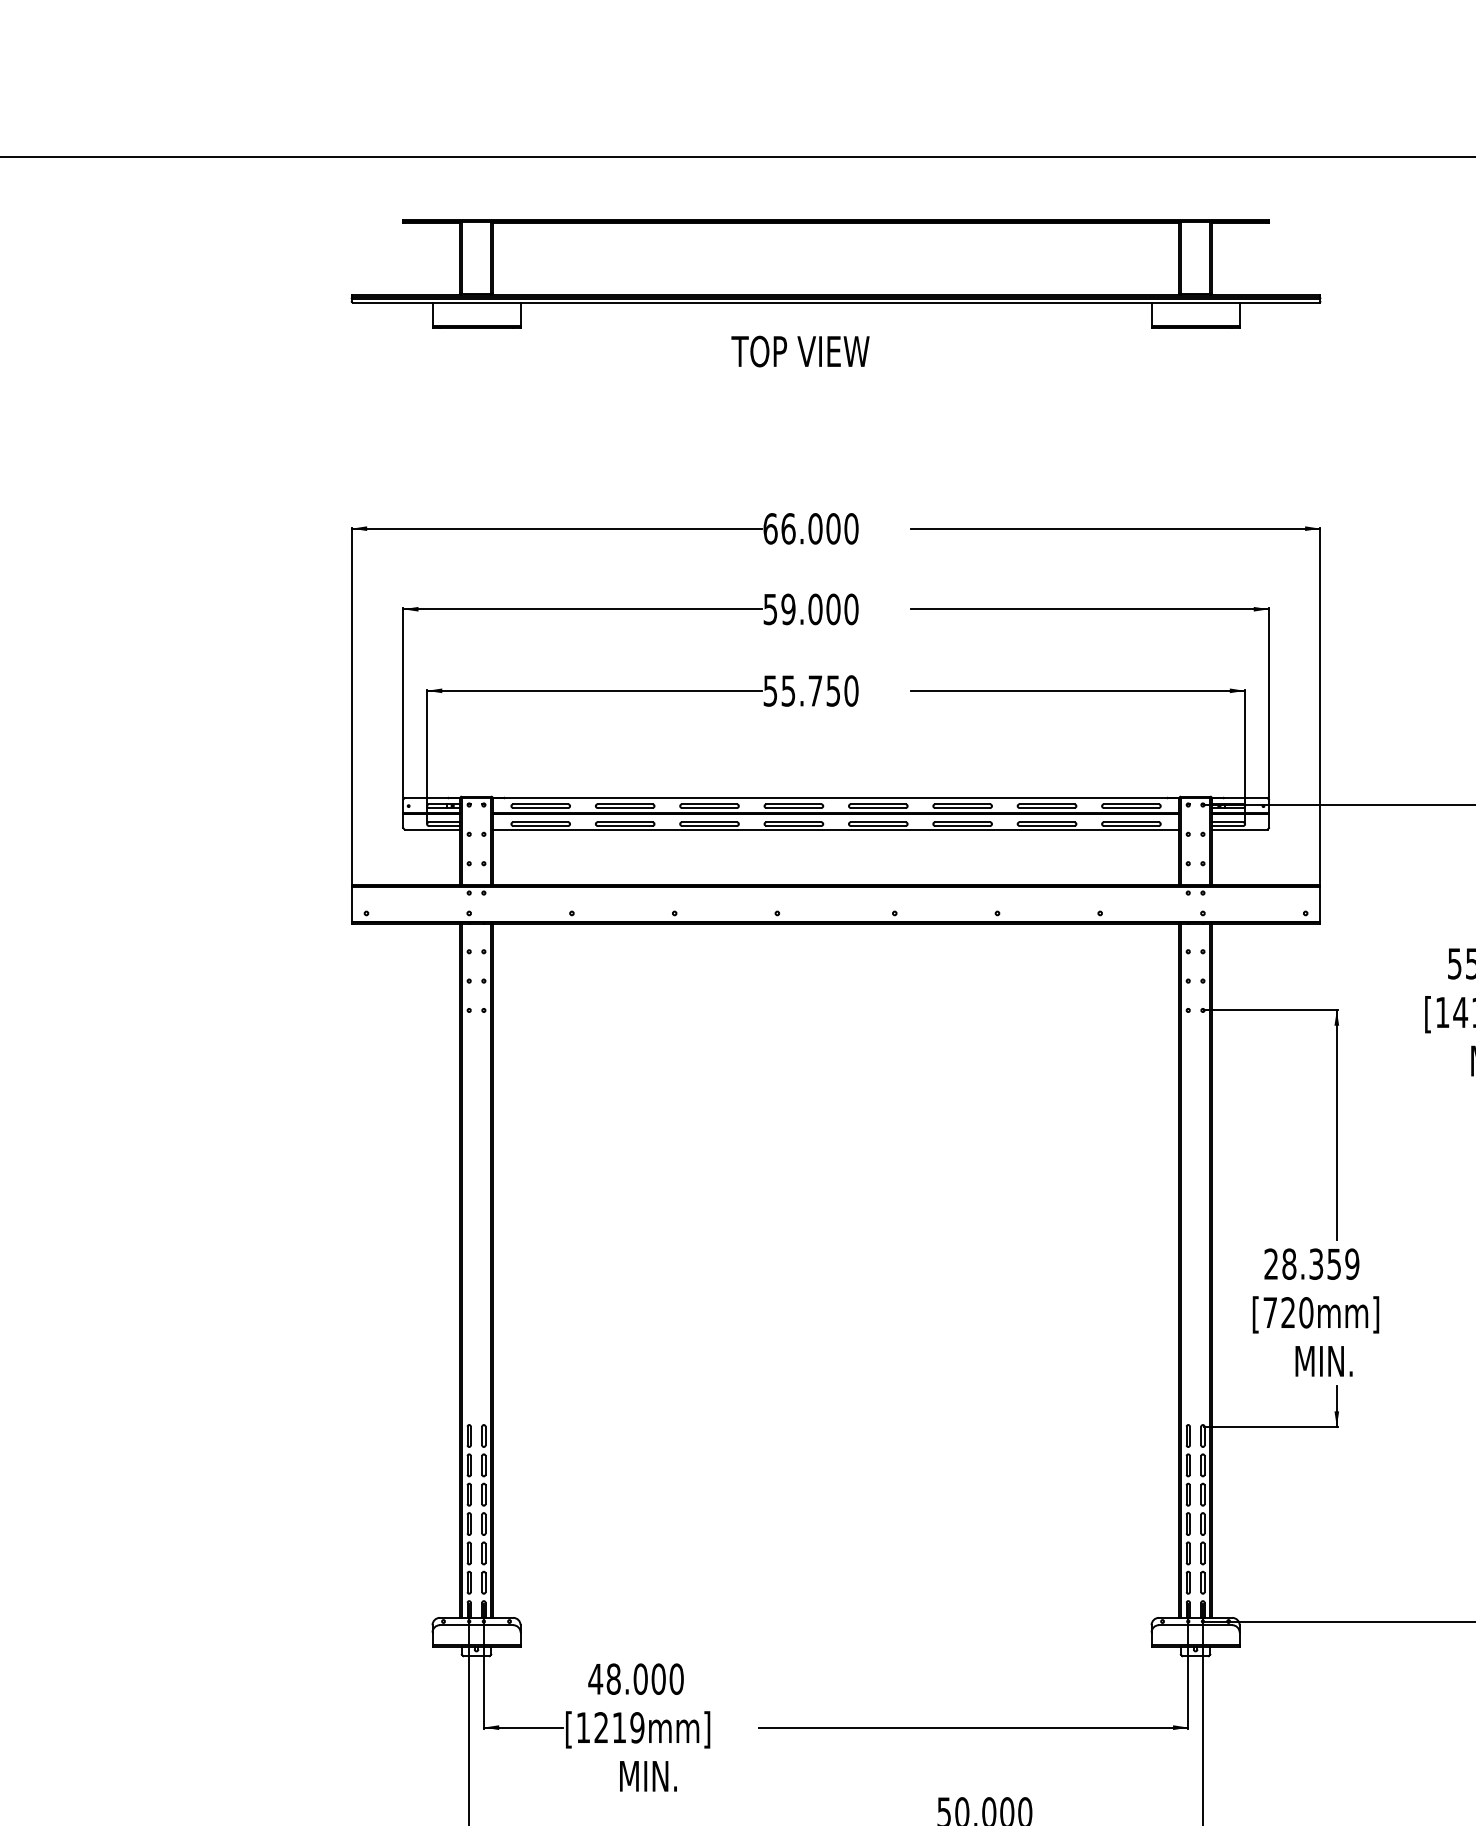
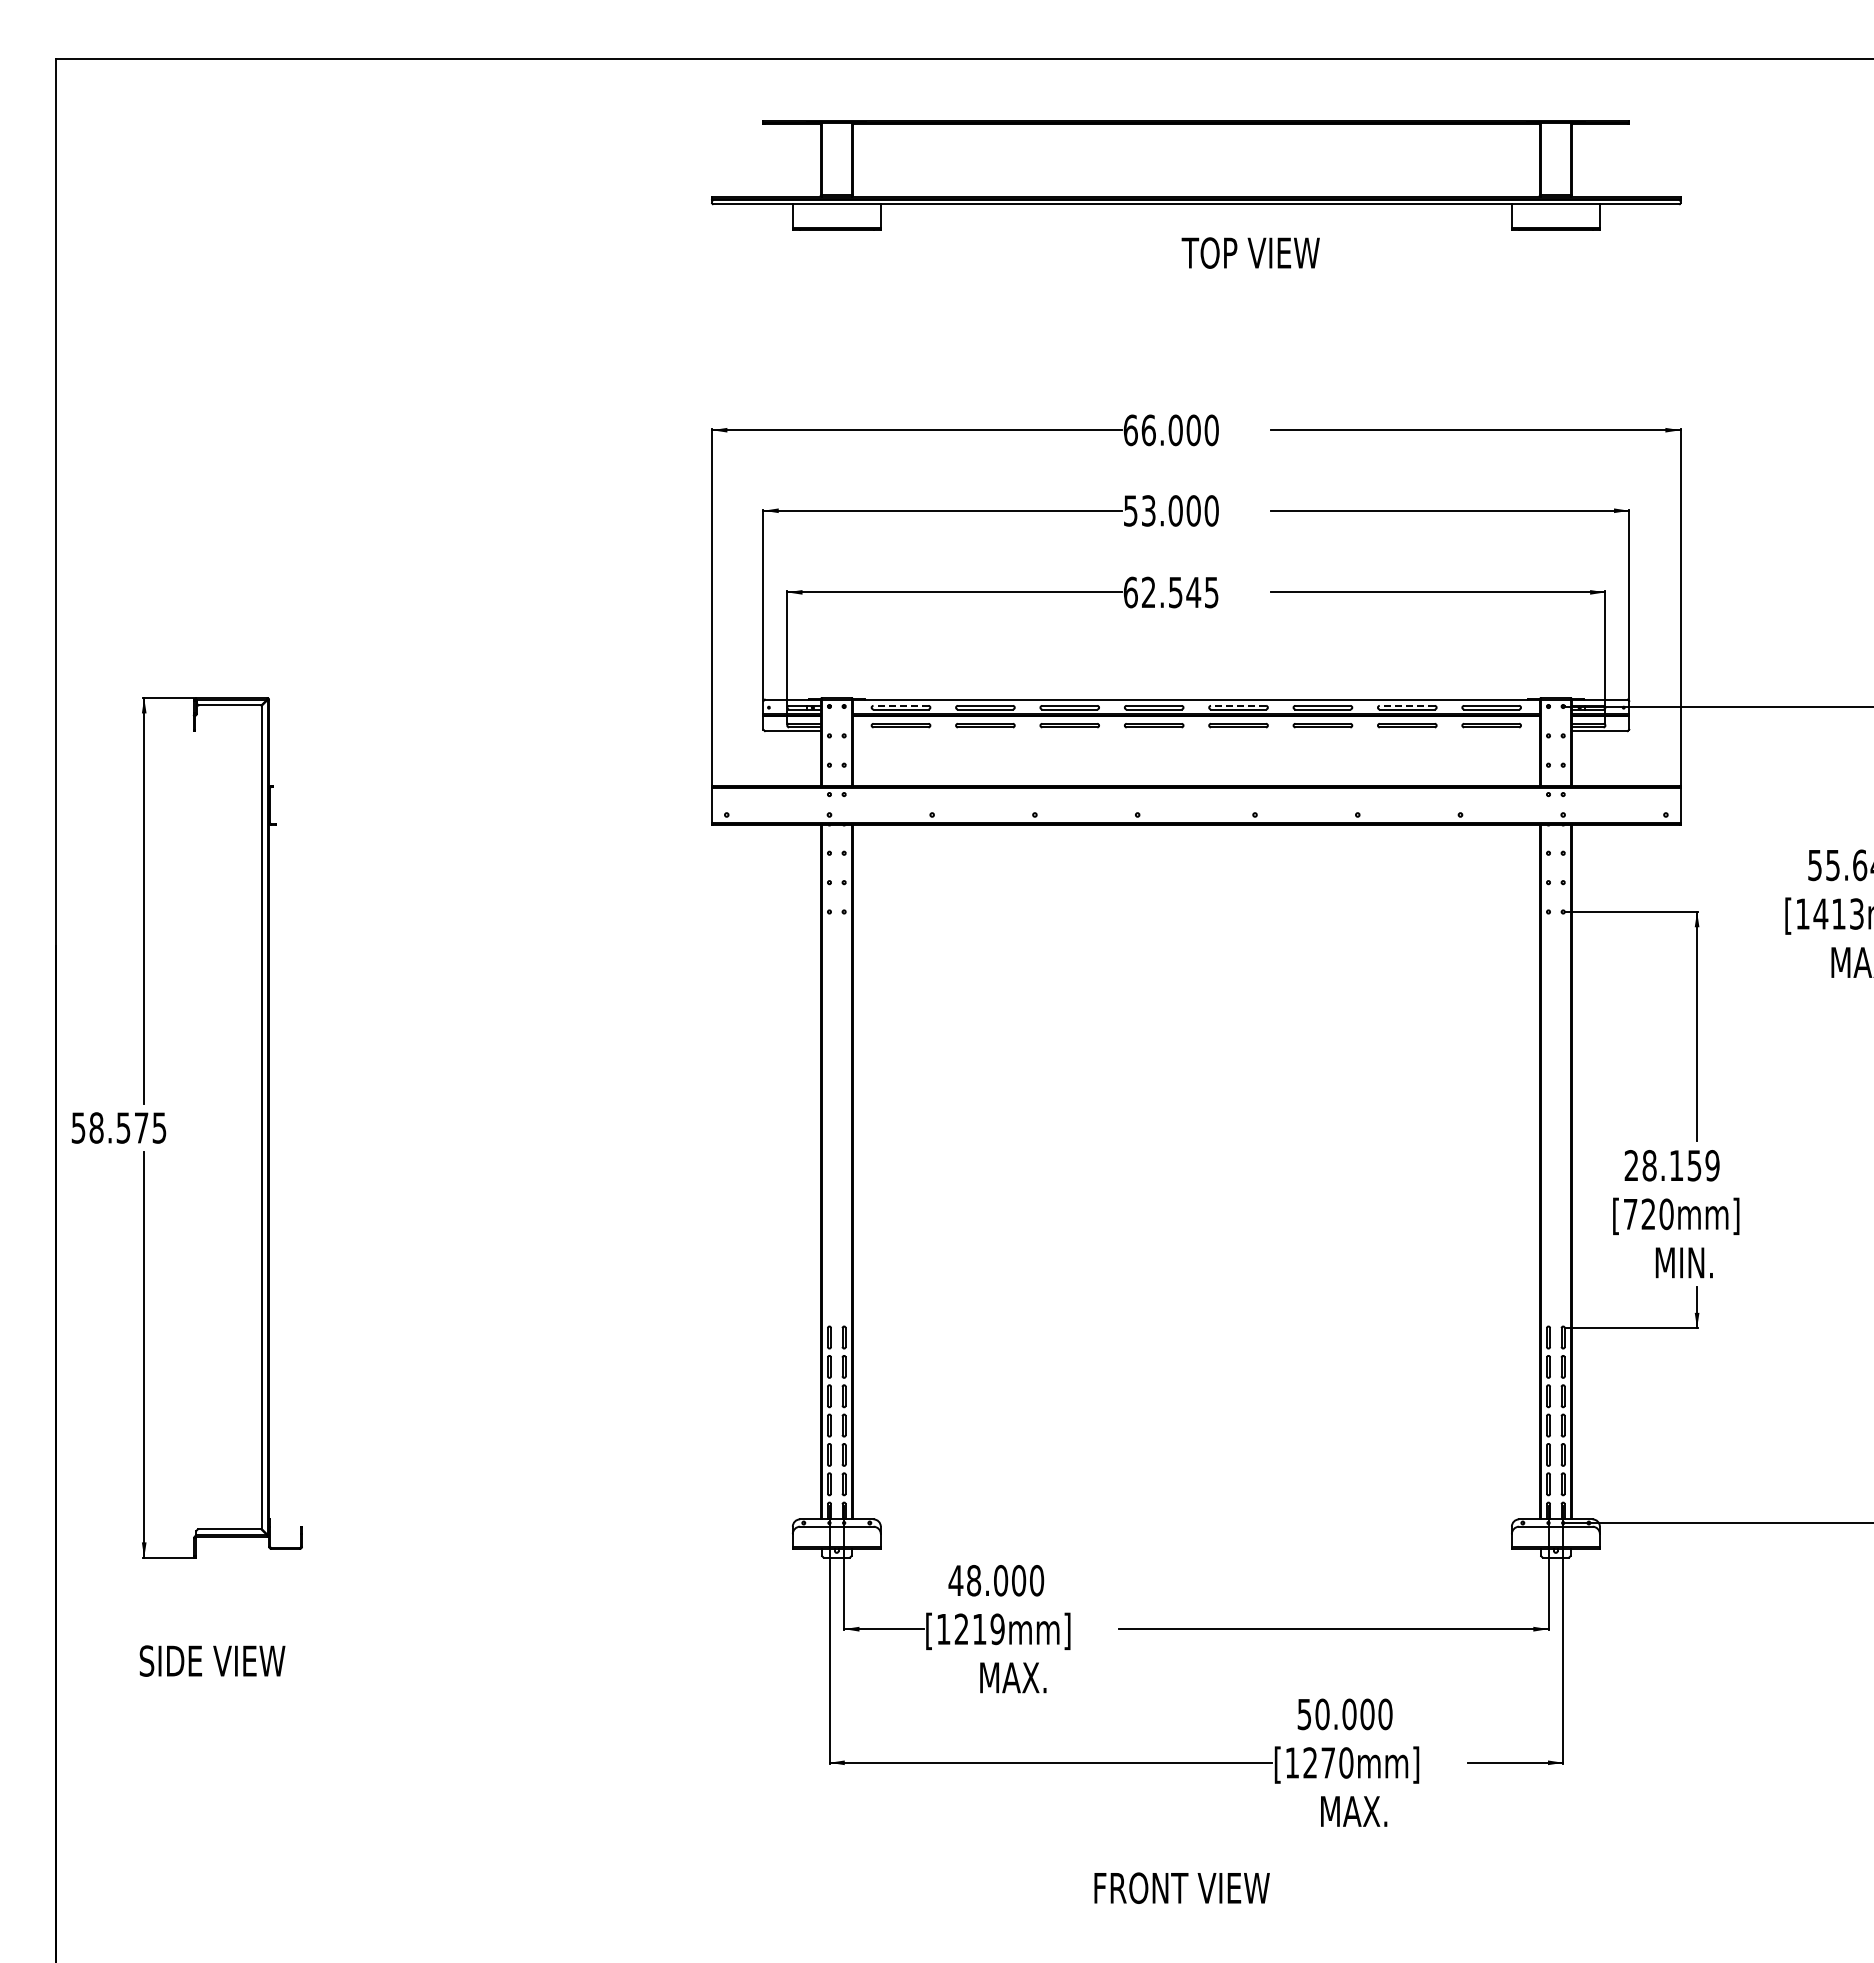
text: (800, 350) -> (1250, 252), moved
text: (788, 608) -> (1148, 510), 59.000 -> 53.000
text: (810, 690) -> (1170, 592), 55.750 -> 62.545
line: (541, 803) -> (901, 705), solid -> dashed
line: (878, 803) -> (1238, 705), solid -> dashed
line: (1047, 803) -> (1407, 705), solid -> dashed
line: (836, 829) -> (1196, 731), removed
text: (1316, 1263) -> (1676, 1165), 28.359 -> 28.159
text: (664, 1775) -> (1024, 1677), MIN. -> MAX.

